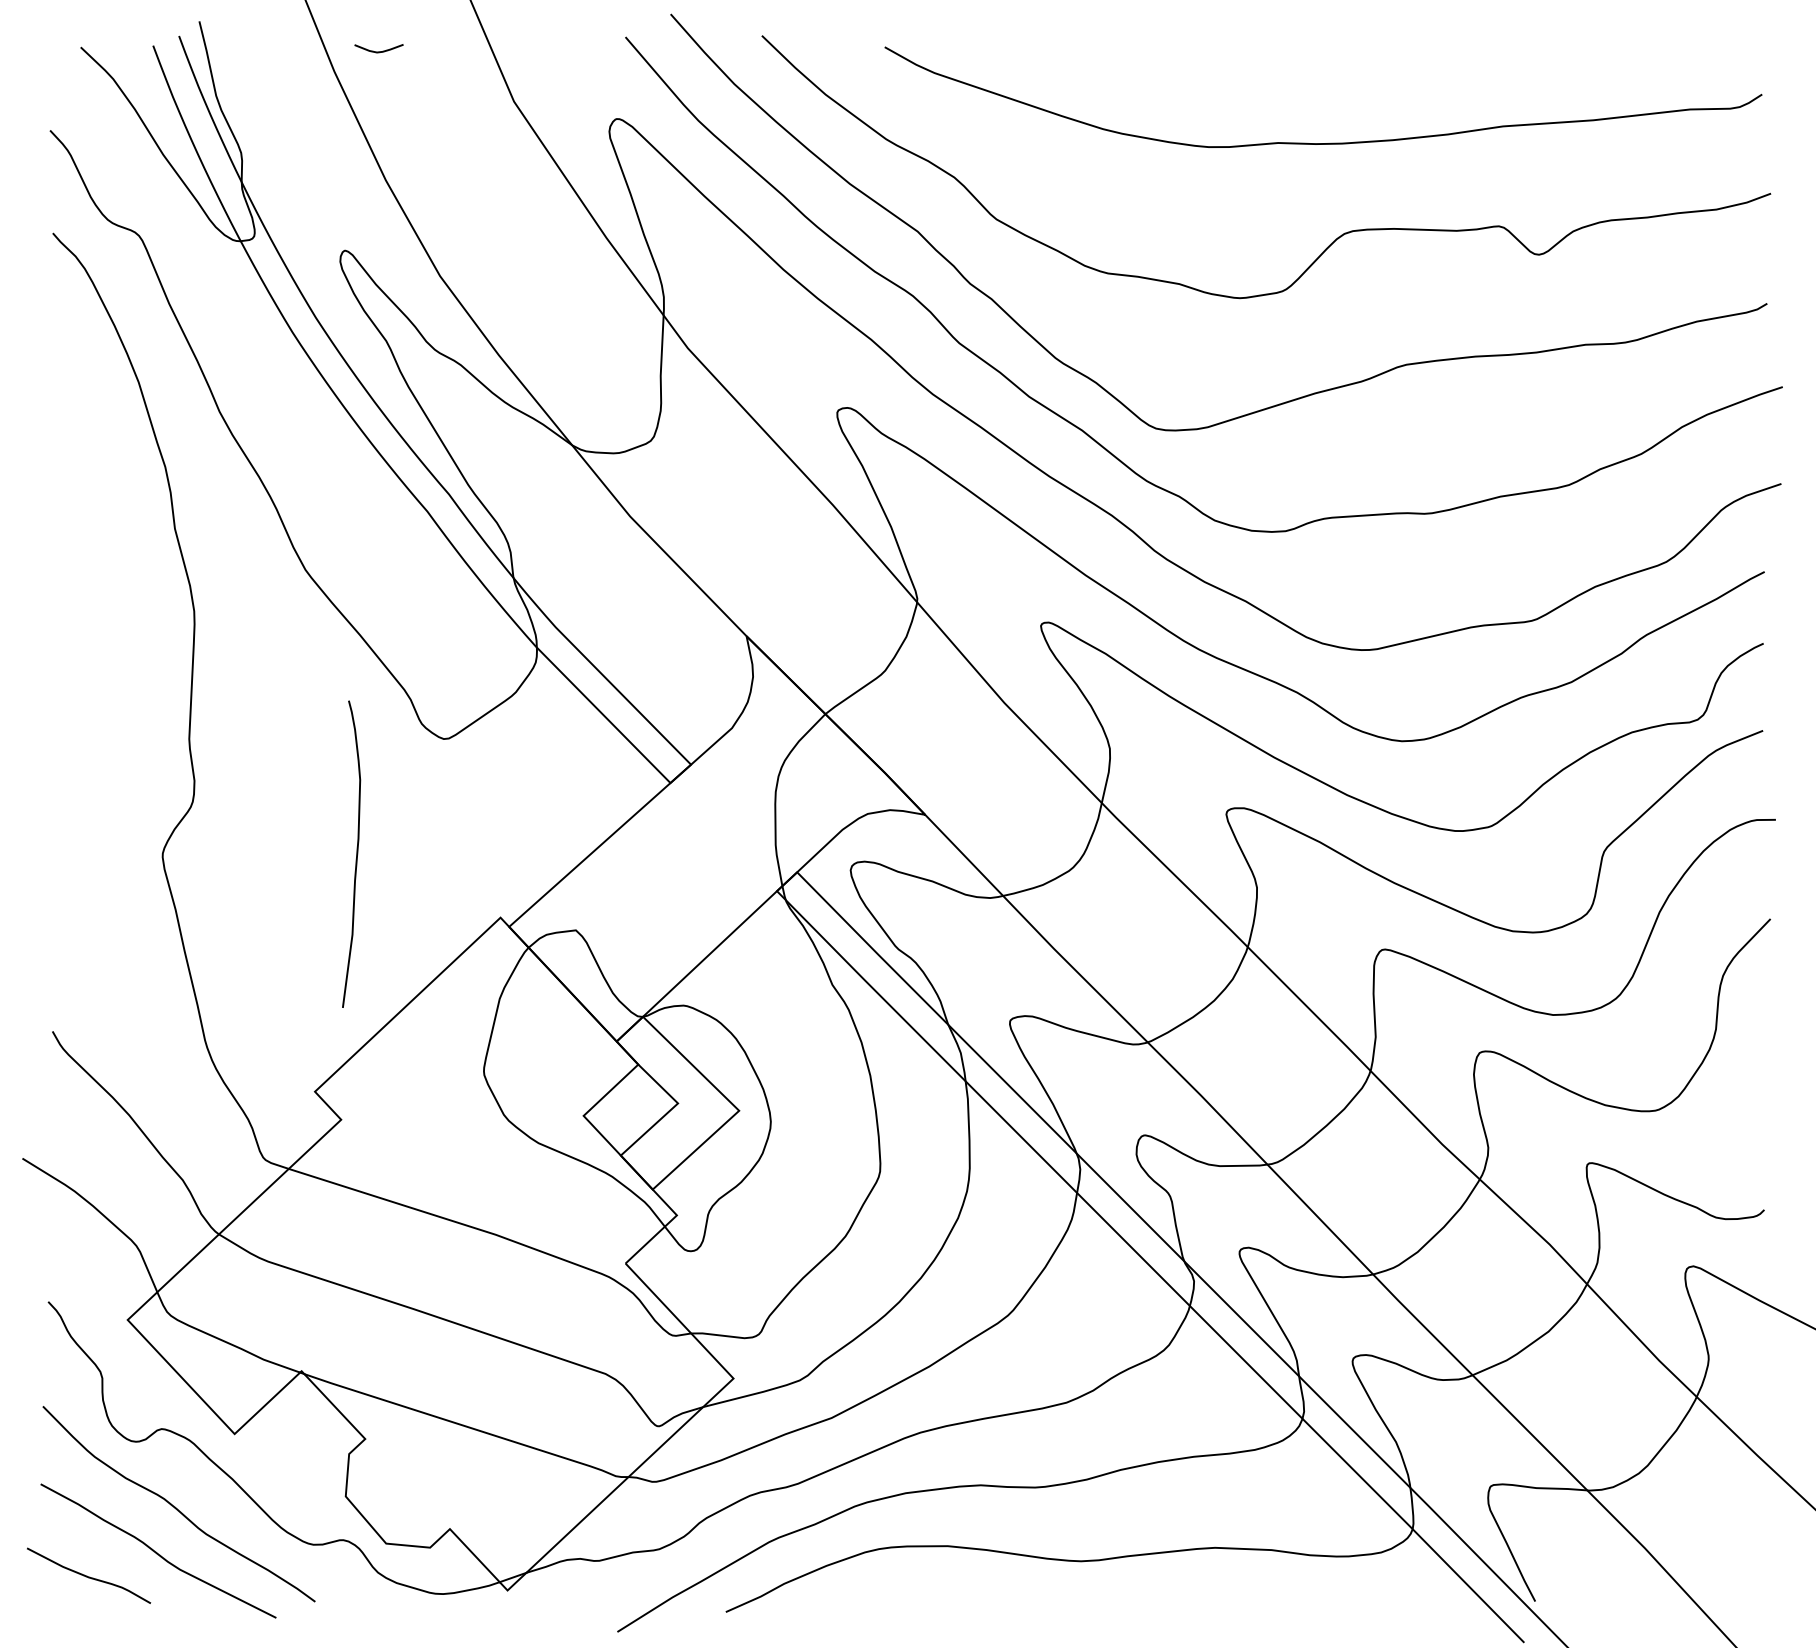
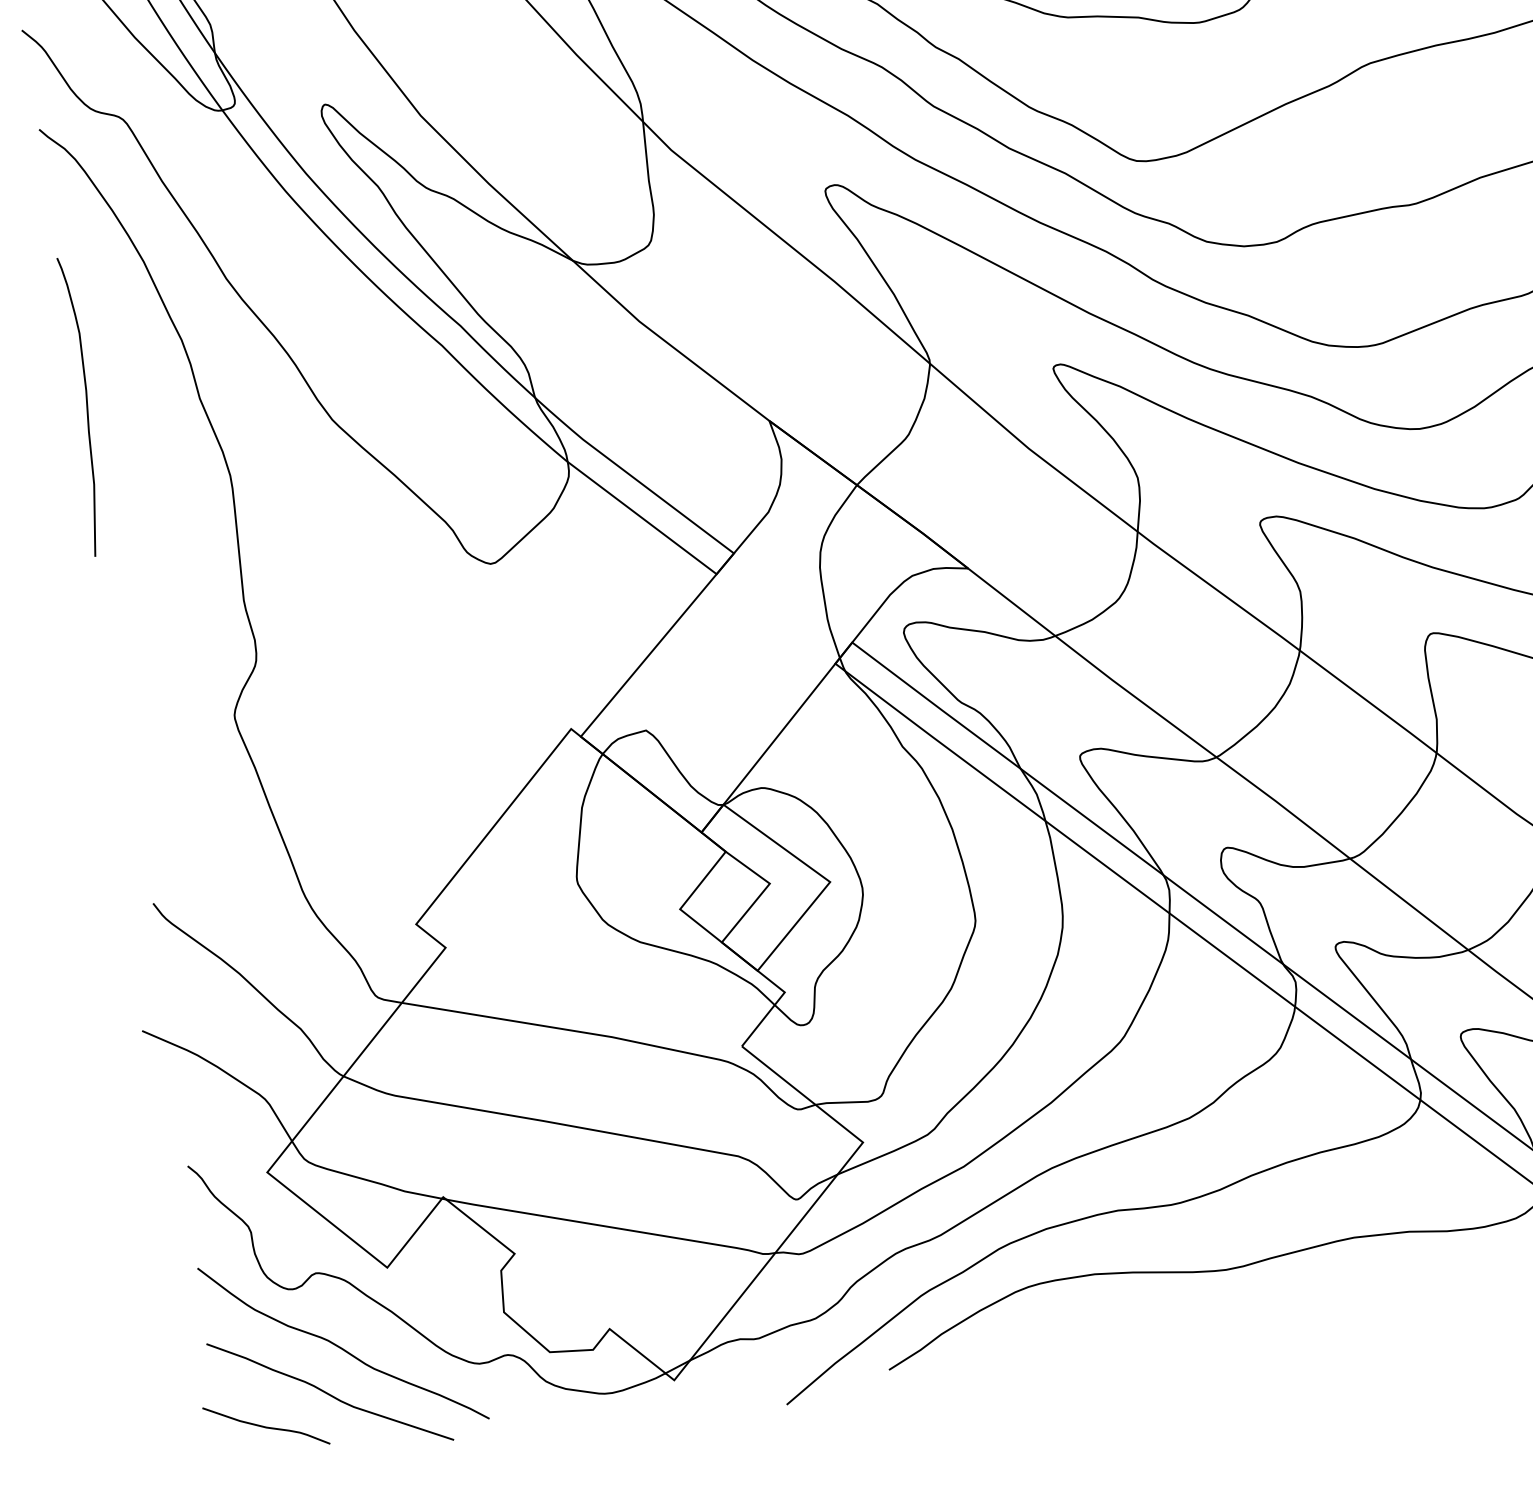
curve: (356, 853) -> (86, 405), moved

